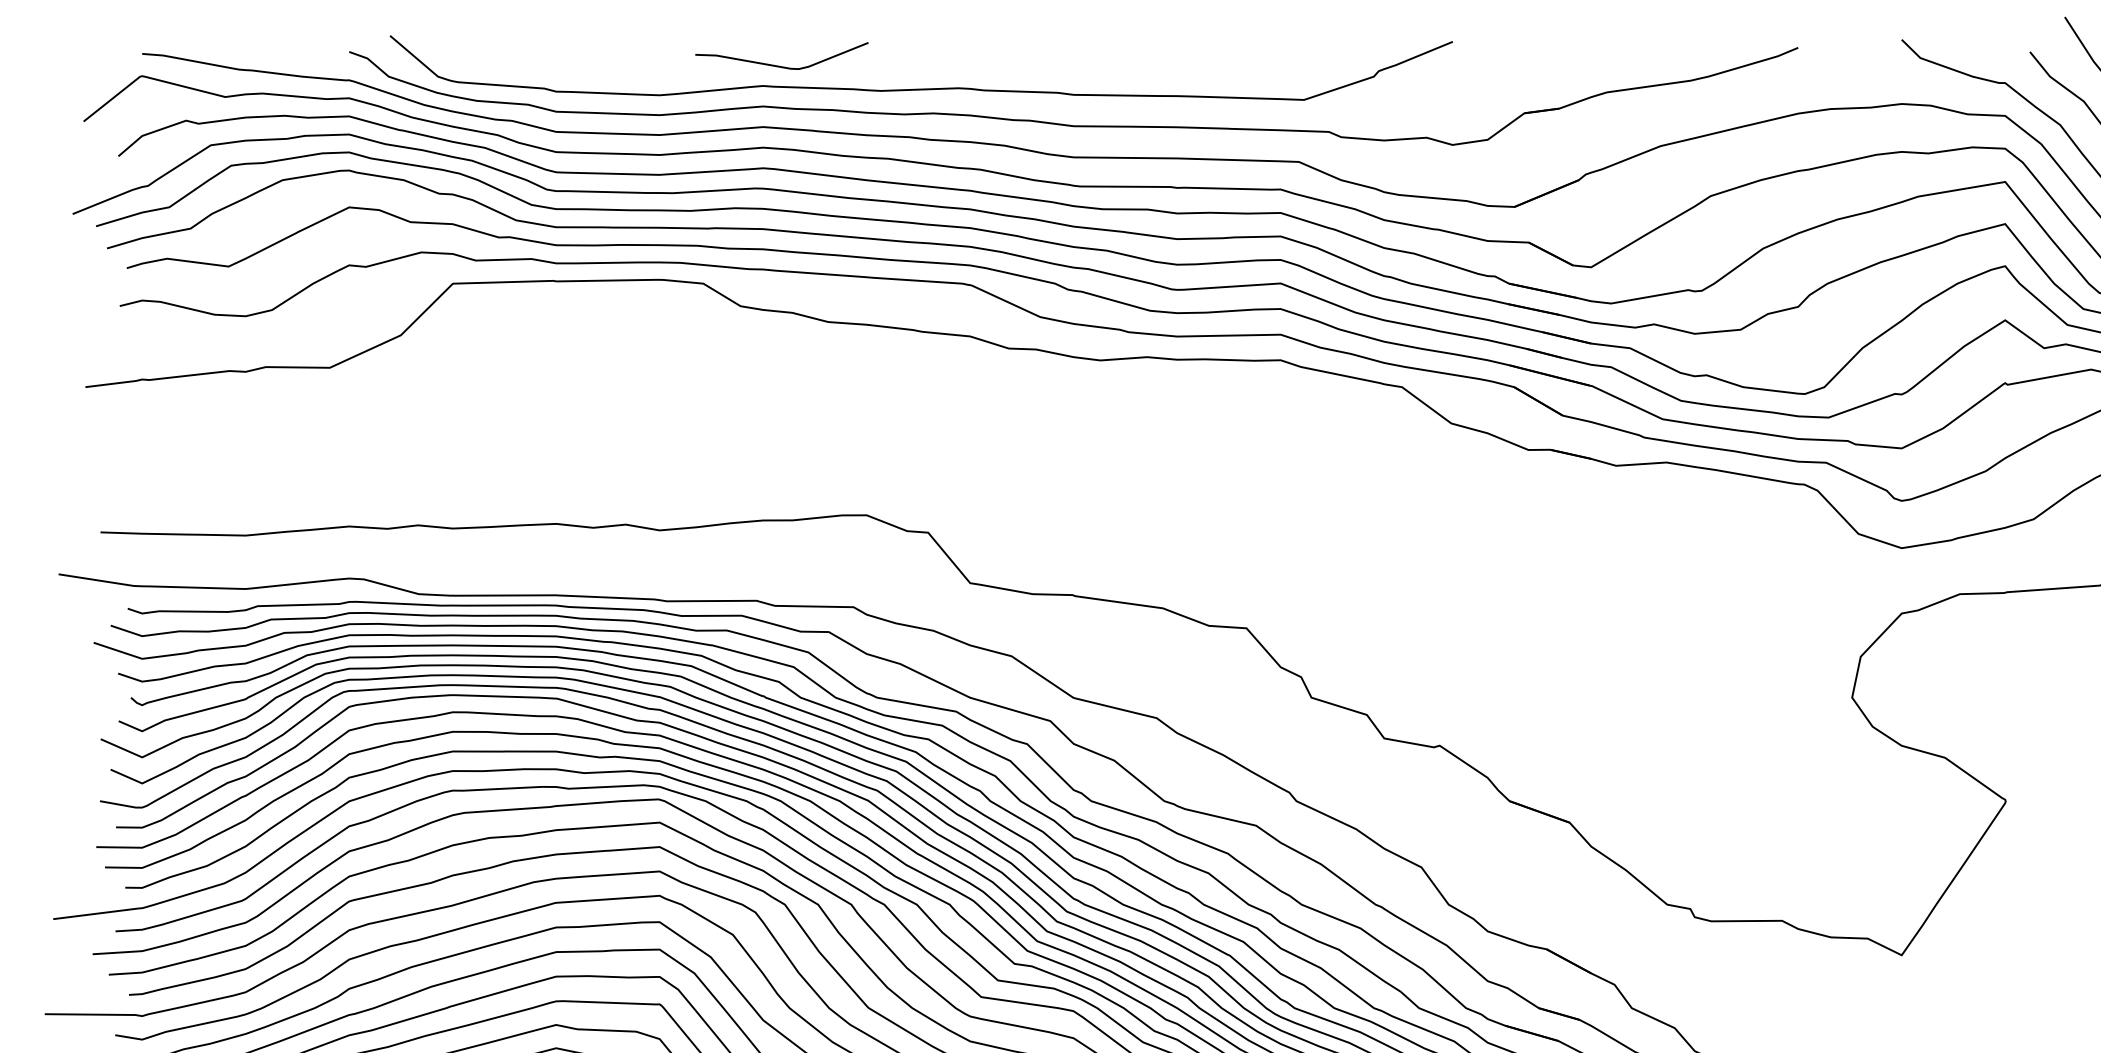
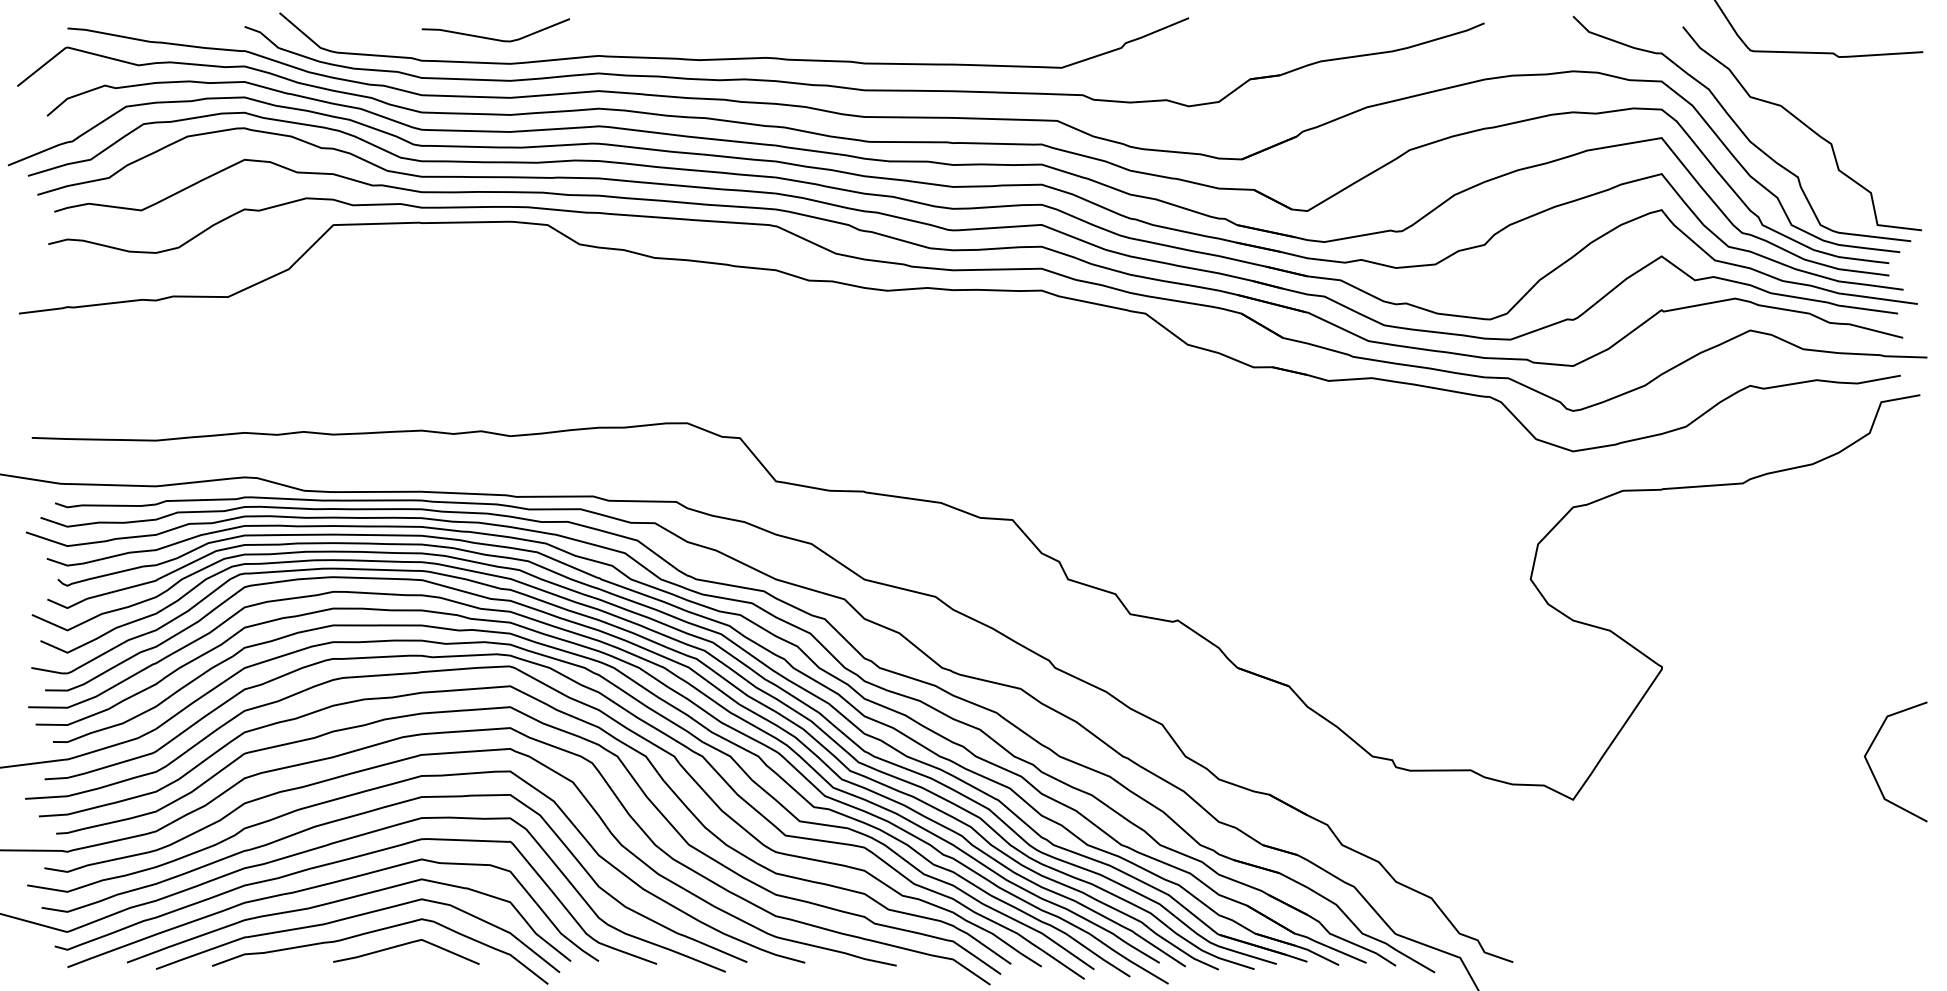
curve: (781, 65) -> (495, 38), moved

